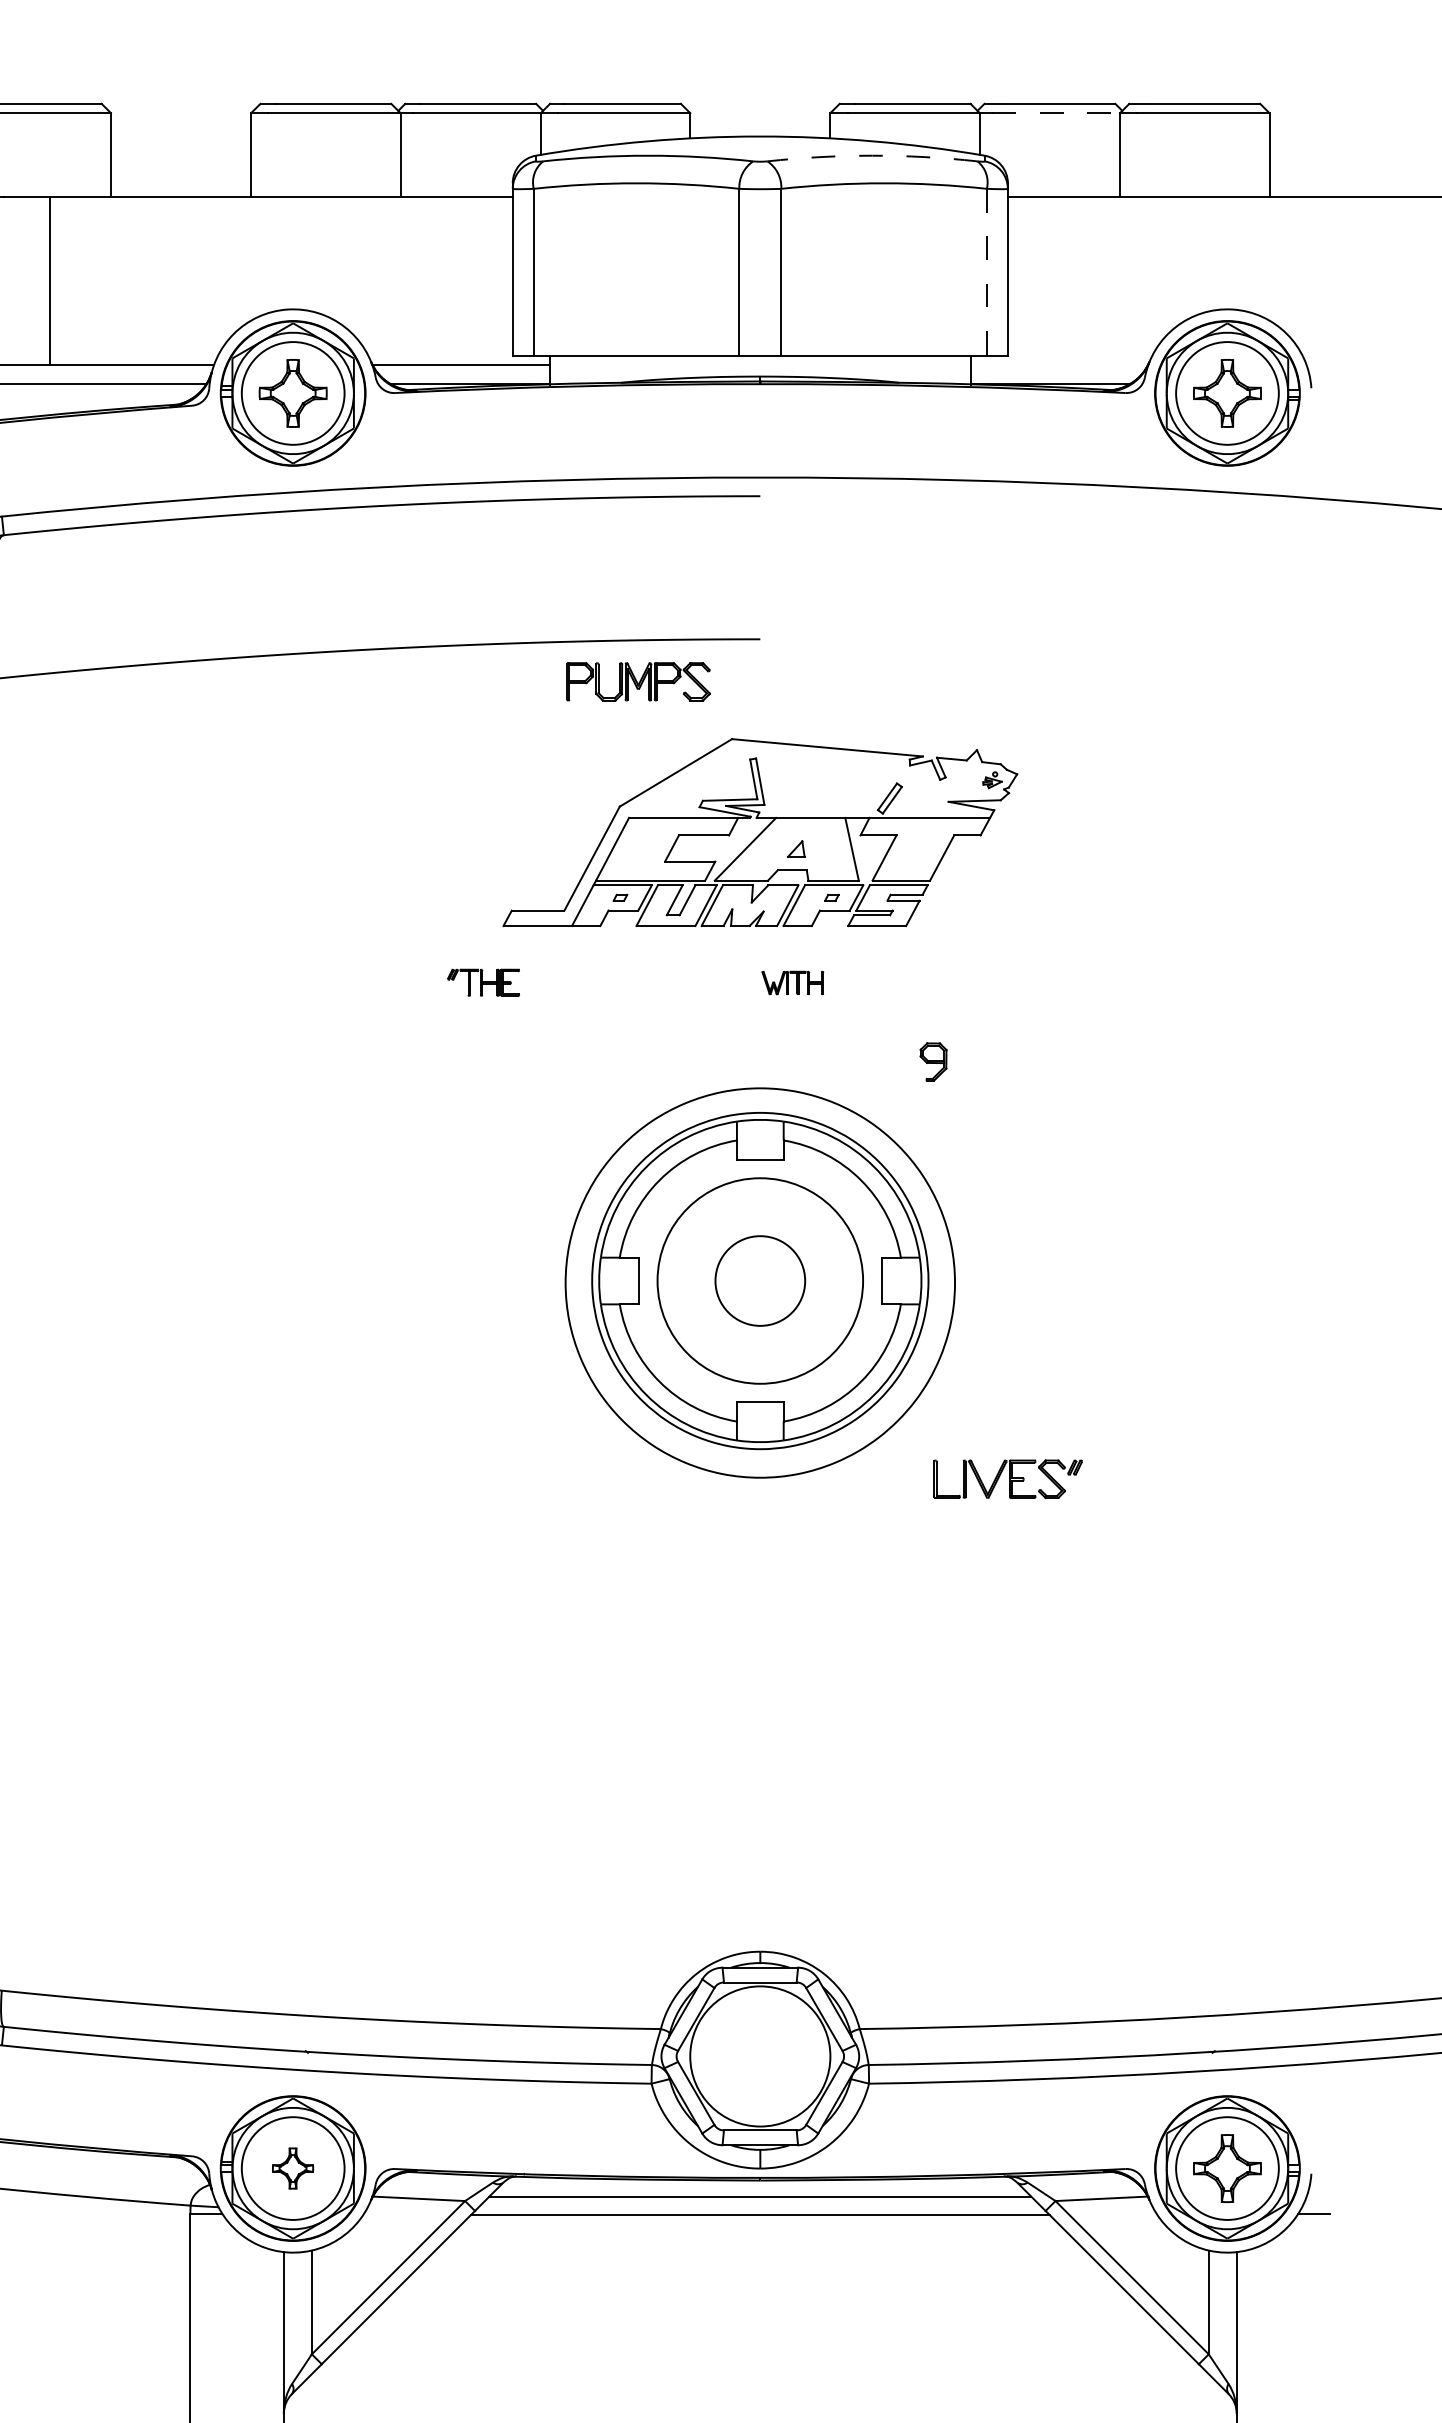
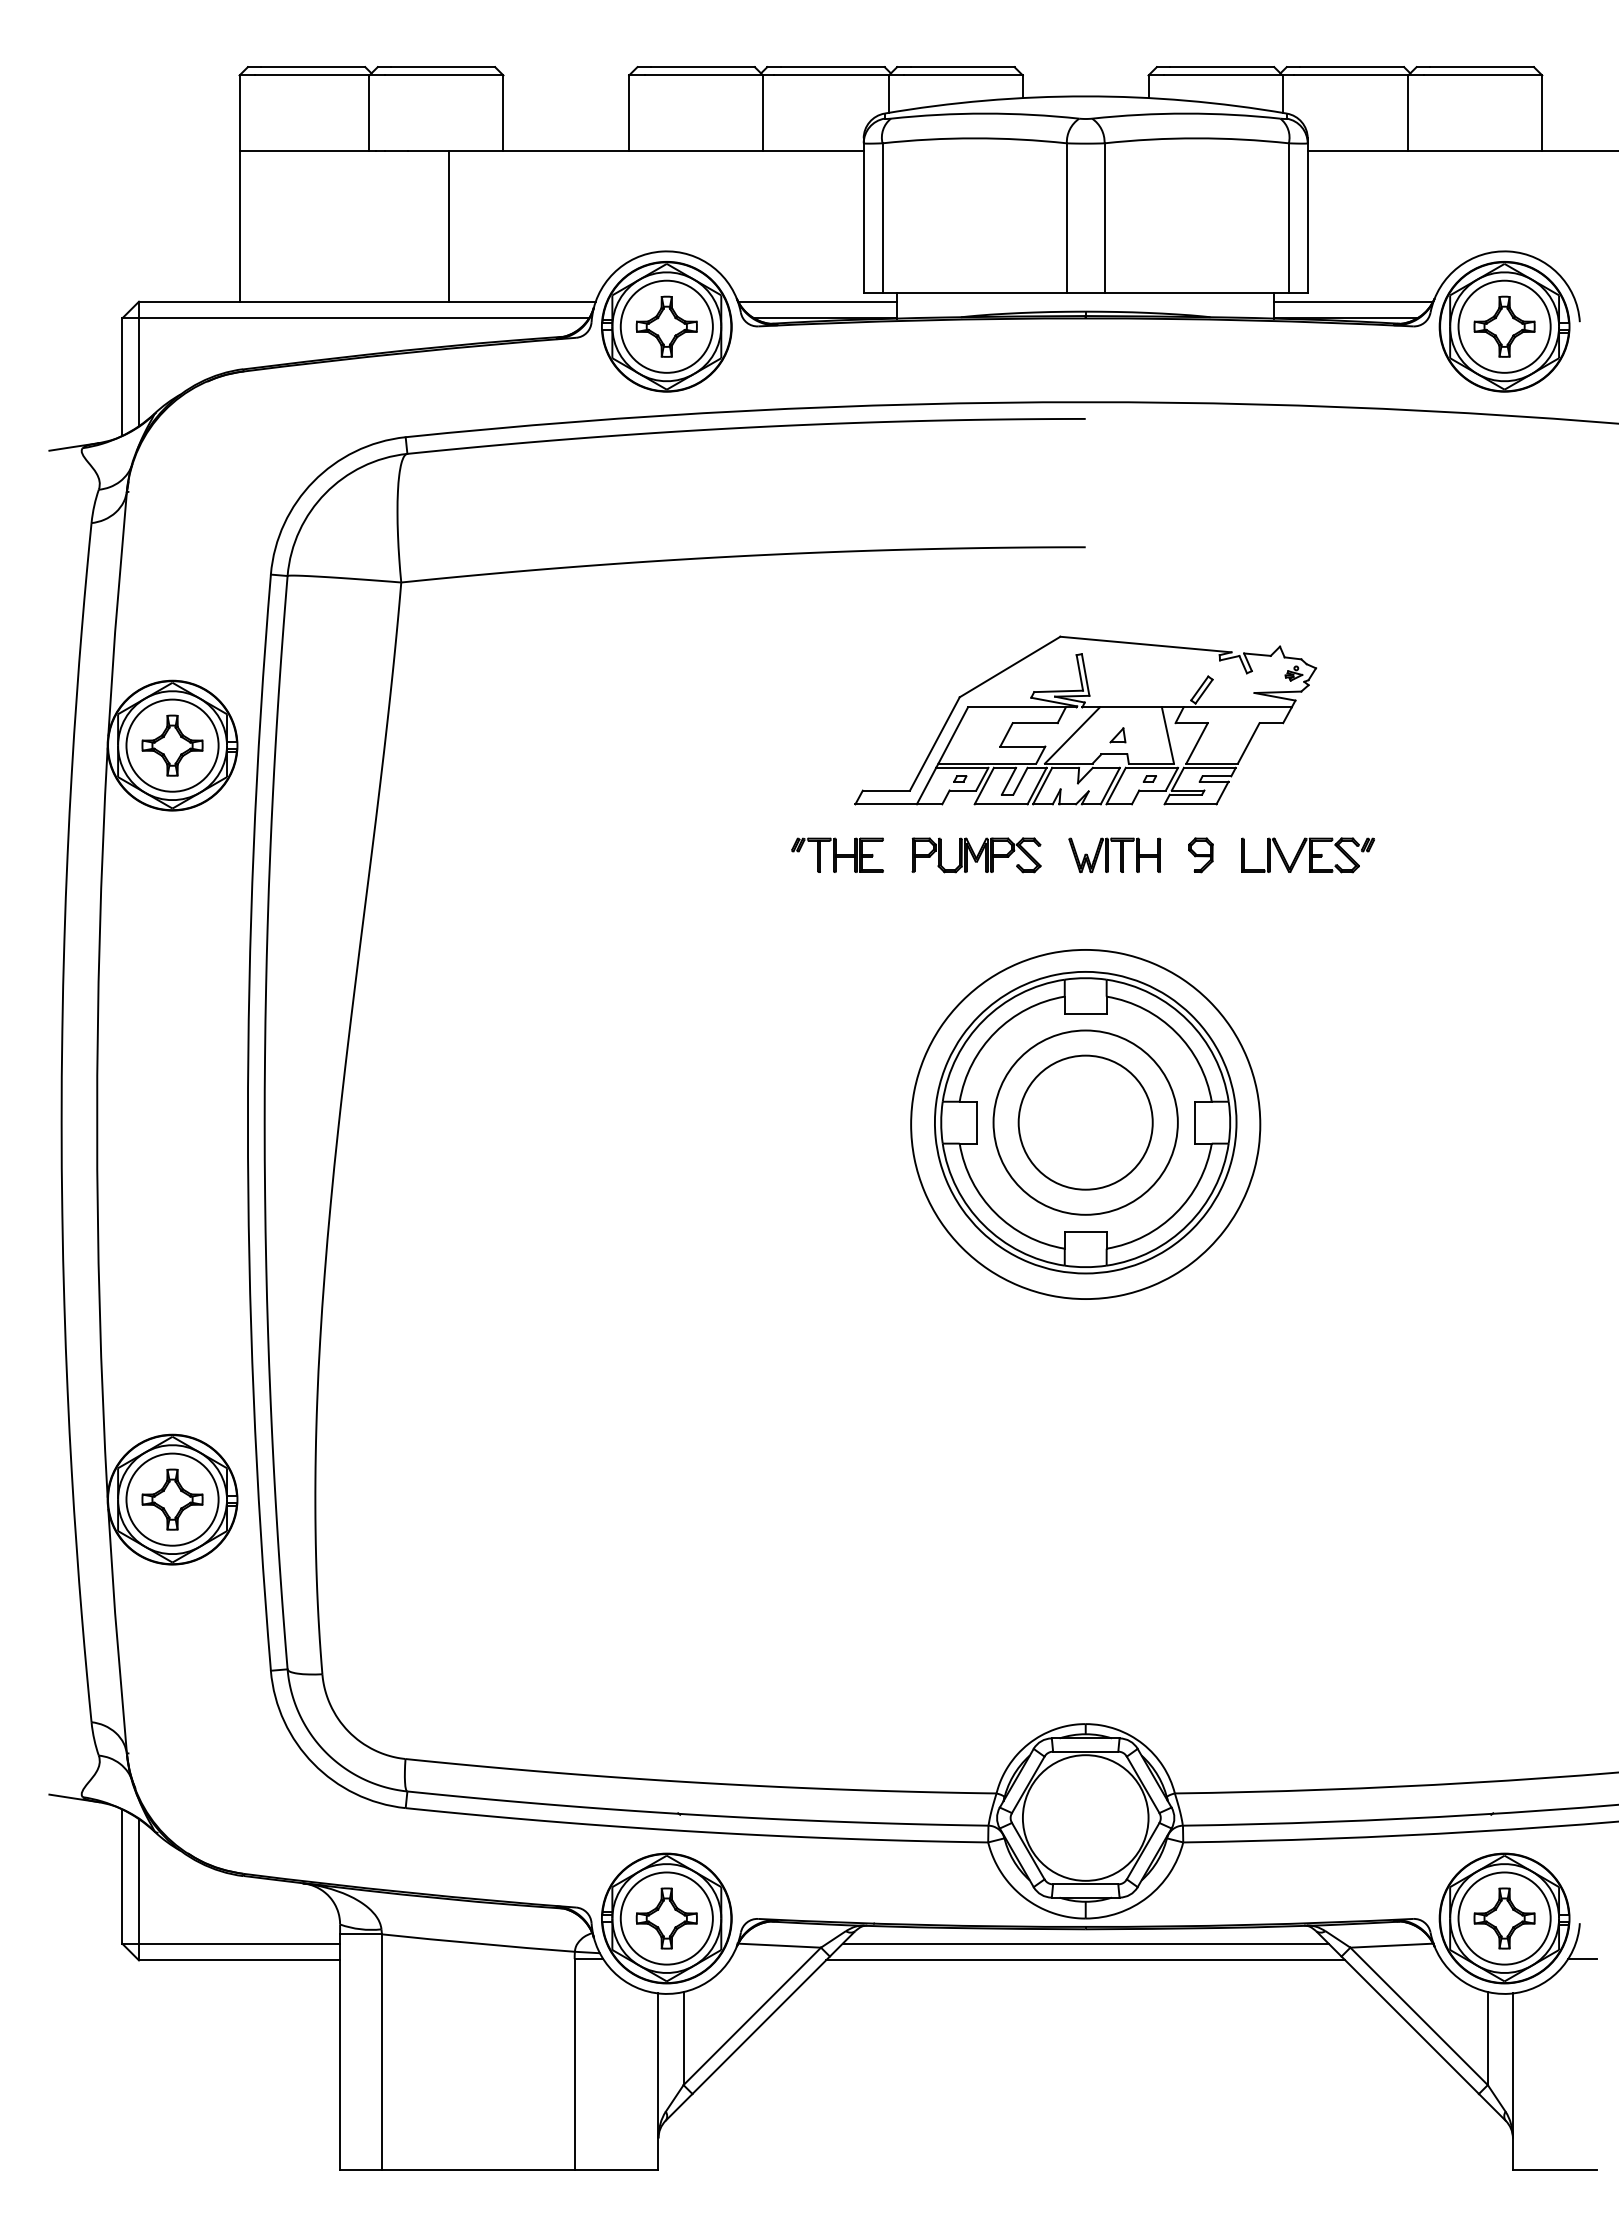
line: (1056, 113) -> (1351, 75), dashed -> solid
arc: (872, 155) -> (1186, 113), dashed -> solid
line: (986, 272) -> (1288, 218), dashed -> solid
line: (1058, 365) -> (1353, 301), added
part: (638, 681) -> (976, 855), moved
part: (483, 981) -> (837, 854), size x1.43
part: (792, 983) -> (1114, 855), size x1.67
part: (932, 1062) -> (1200, 855), moved
circle: (760, 1280) -> (1085, 1122), size x1.67
part: (1007, 1479) -> (1307, 855), moved
part: (292, 2168) -> (666, 1918), size x1.67

